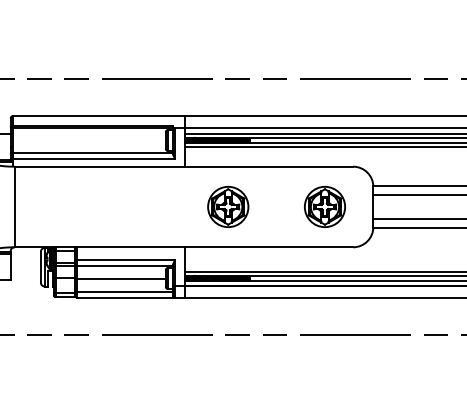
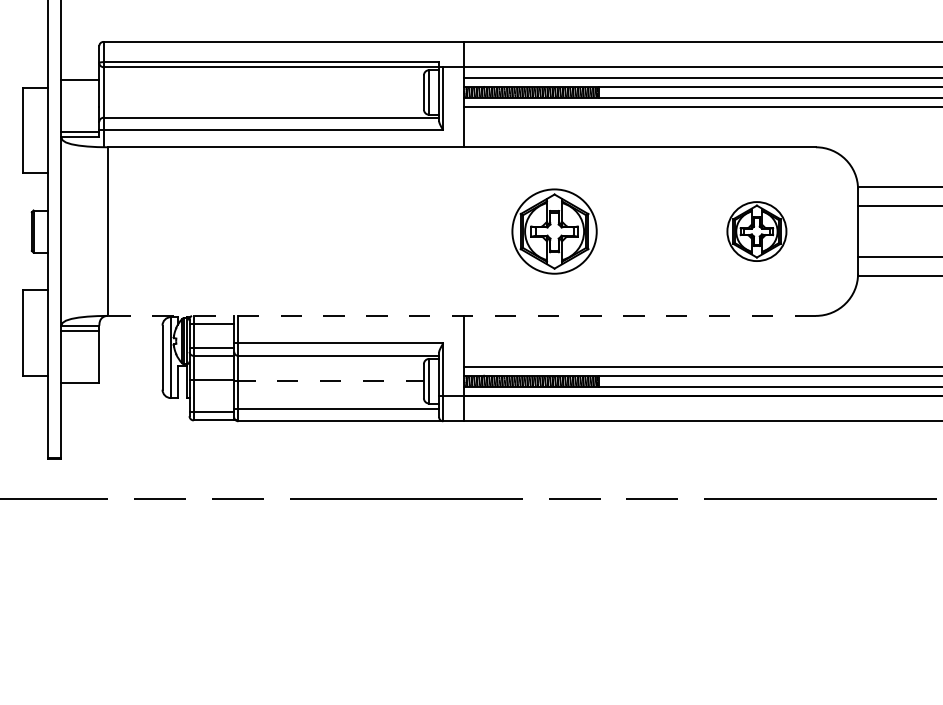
part: (324, 206) -> (755, 230), size x0.7
line: (183, 247) -> (460, 316), solid -> dashed
line: (120, 278) -> (329, 381), solid -> dashed

